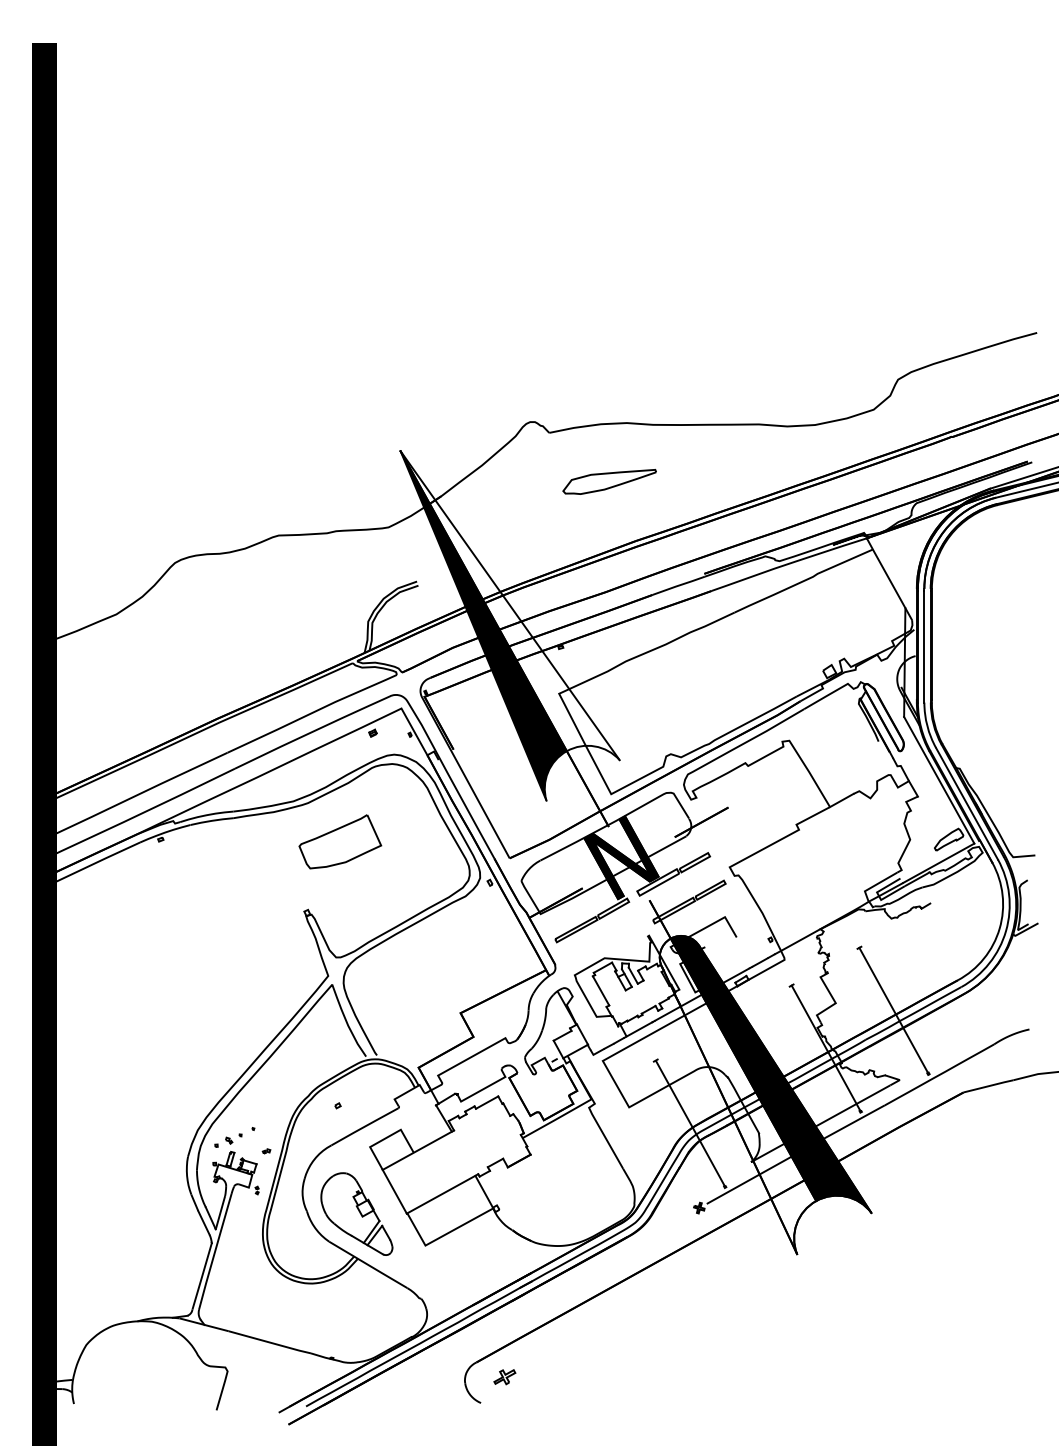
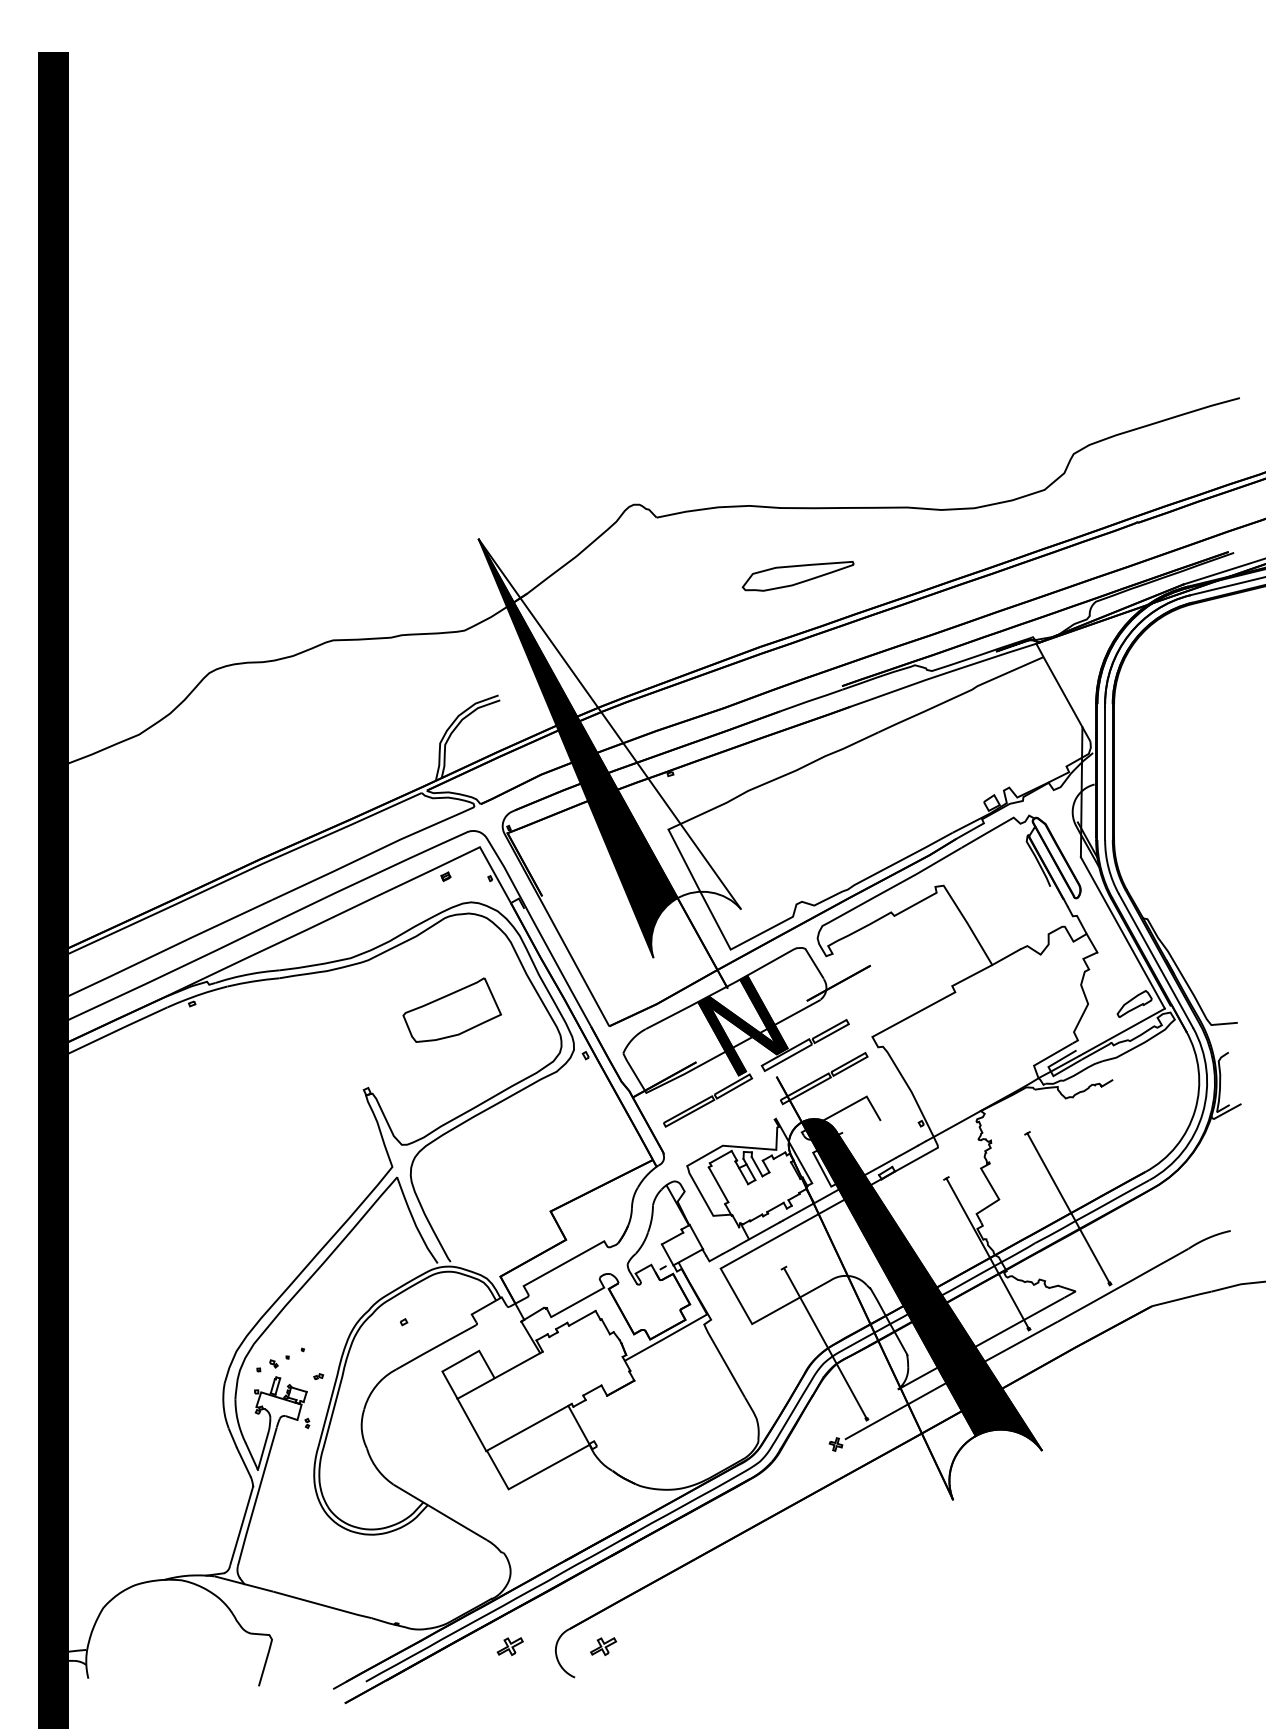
part: (609, 481) -> (797, 575), moved
curve: (337, 830) -> (448, 996), moved
part: (356, 1213) -> (426, 1450), removed
part: (426, 1377) -> (509, 1647), added

